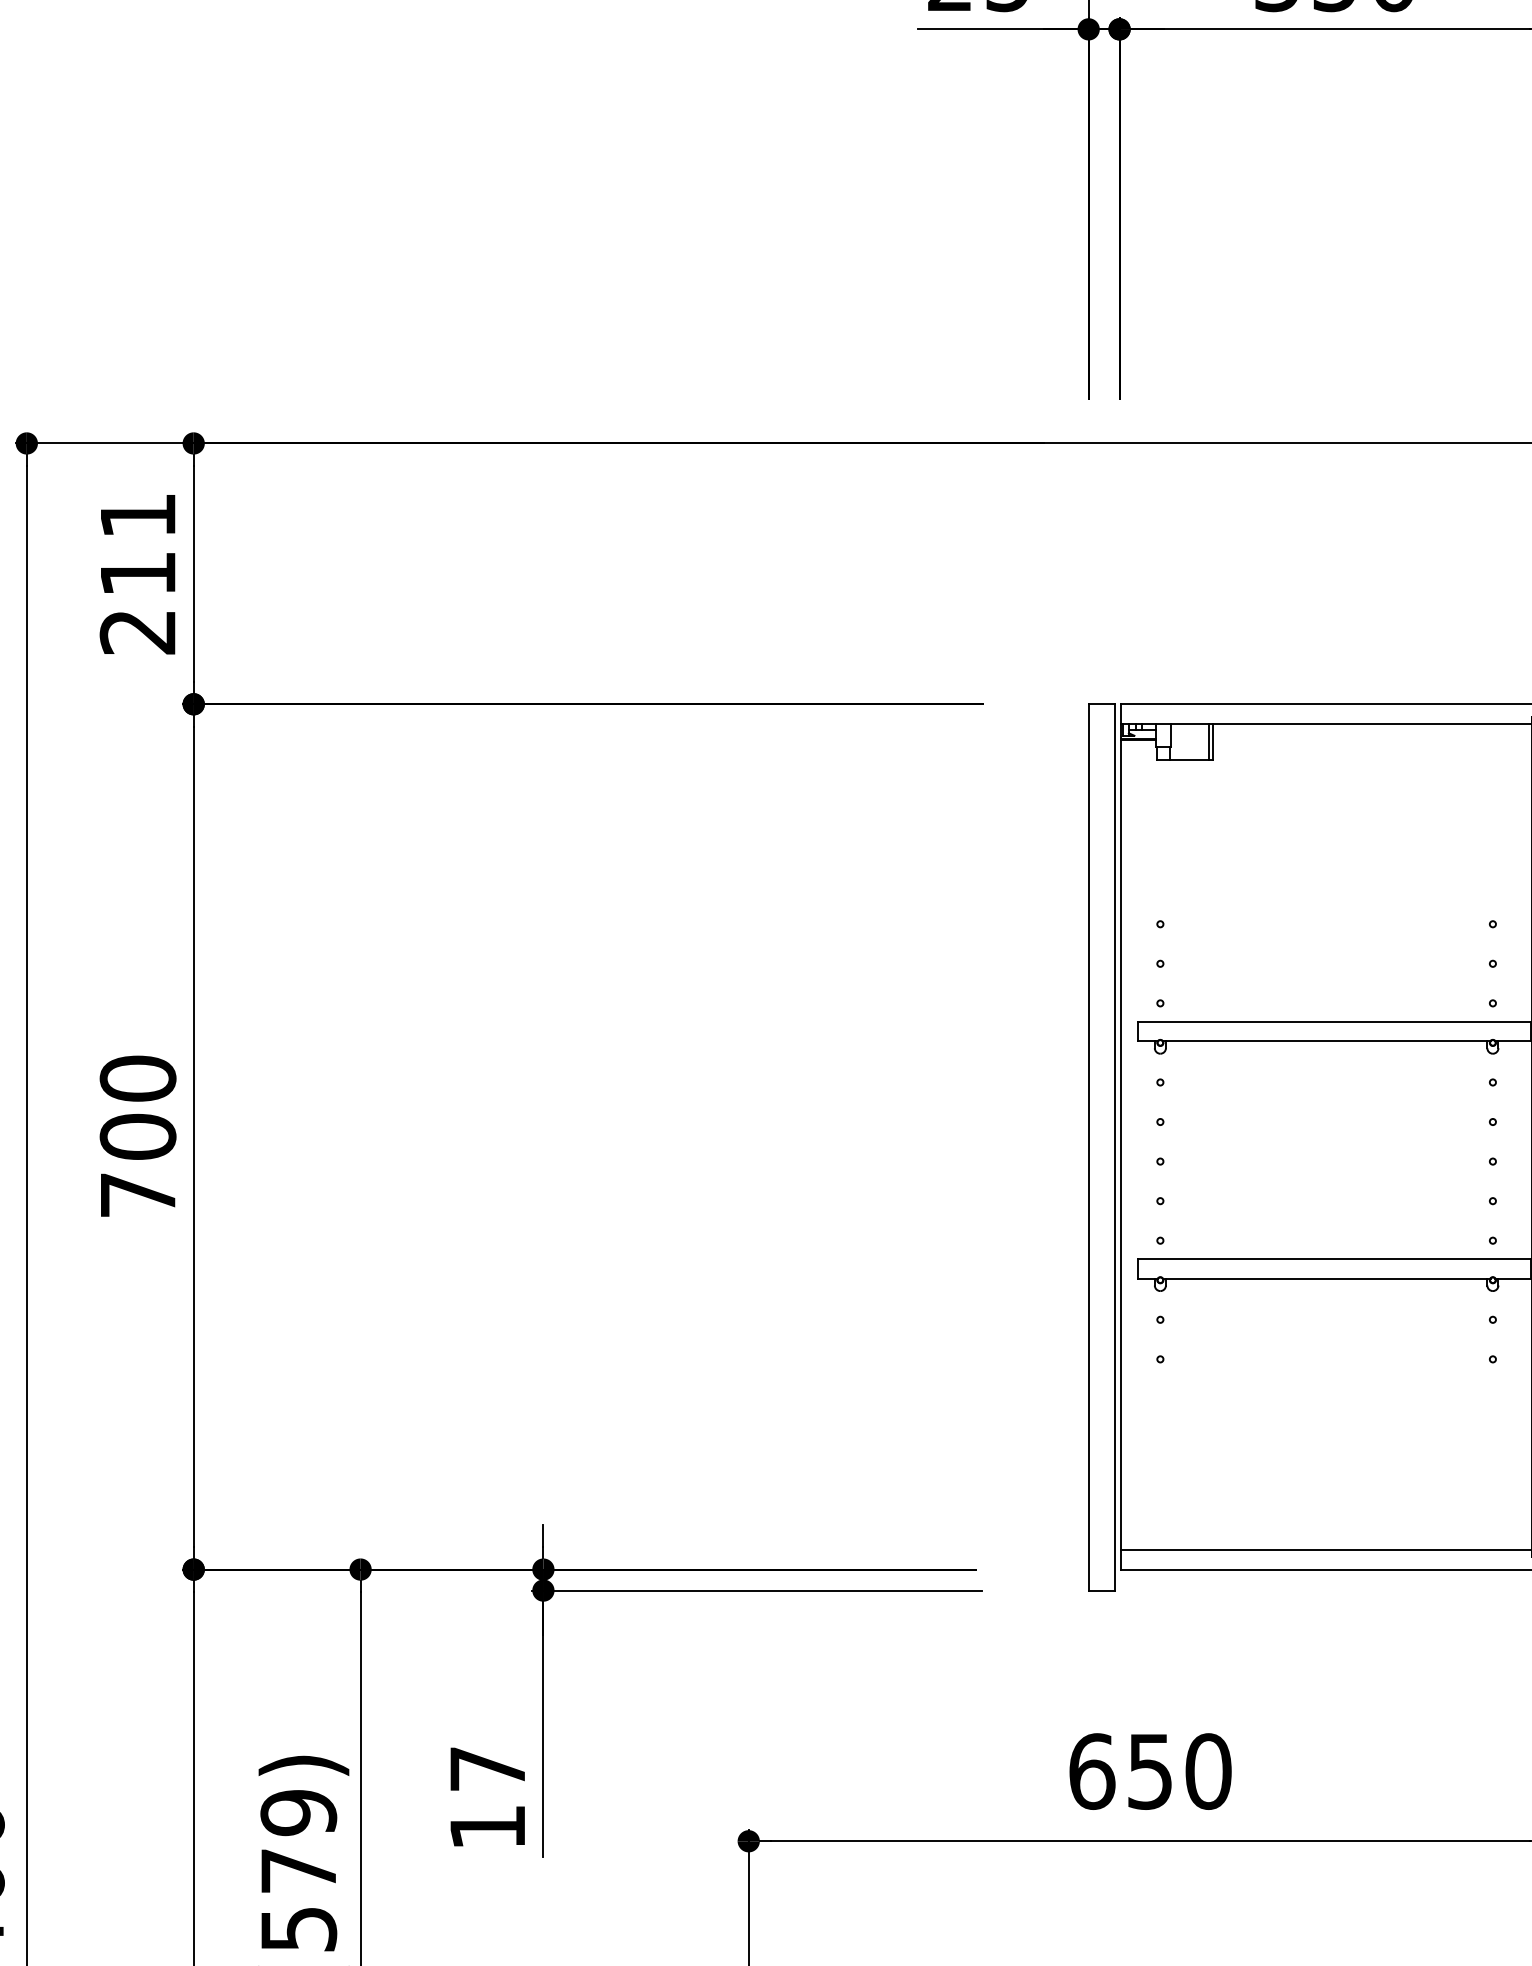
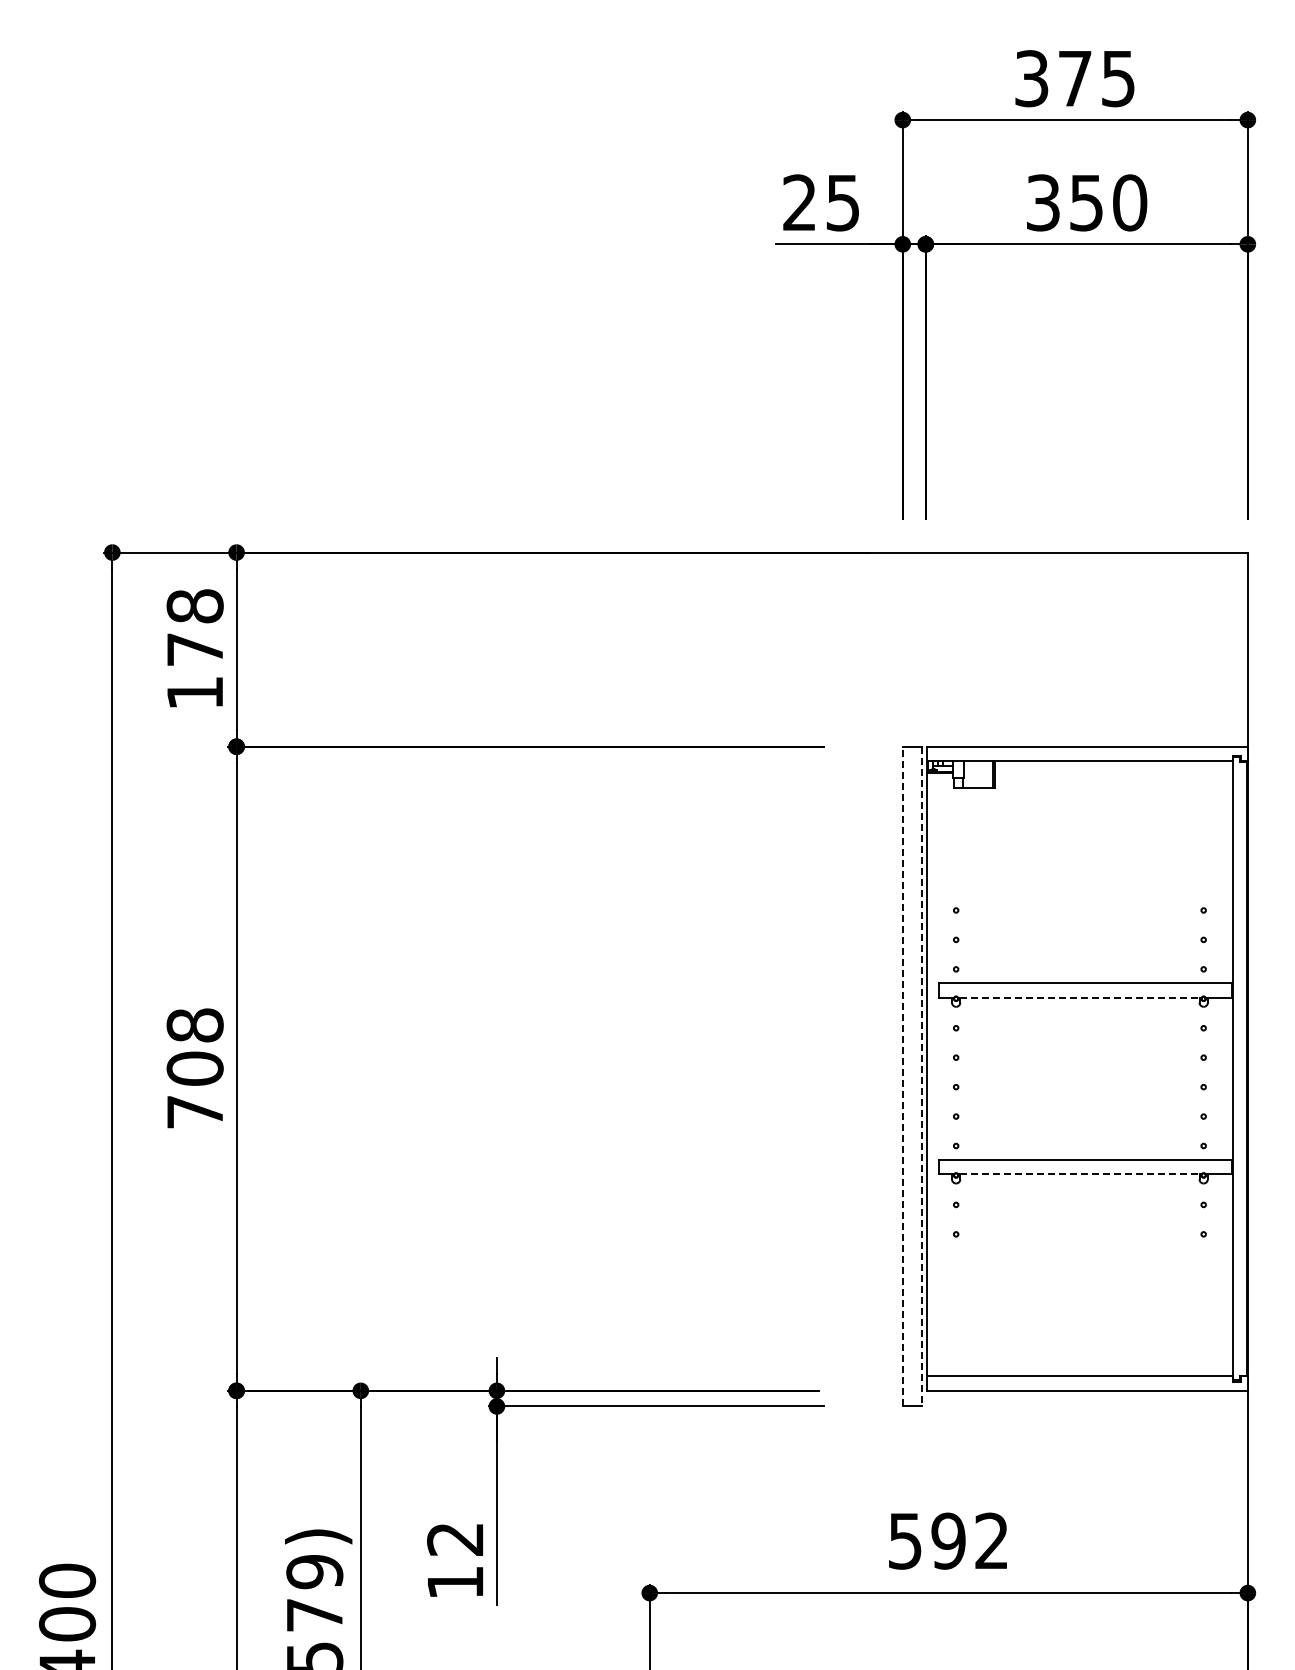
text: (137, 573) -> (194, 649), 211 -> 178
line: (1326, 1041) -> (1079, 997), solid -> dashed
text: (137, 1078) -> (194, 1025), 700 -> 708
line: (1088, 1147) -> (902, 1076), solid -> dashed
line: (1115, 1147) -> (922, 1076), solid -> dashed
line: (1326, 1278) -> (1079, 1174), solid -> dashed
text: (487, 1769) -> (455, 1539), 17 -> 12
text: (1150, 1770) -> (948, 1540), 650 -> 592

